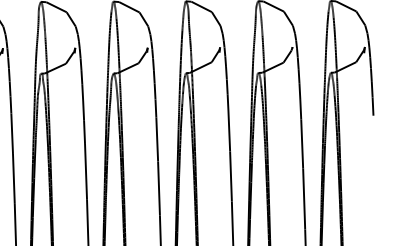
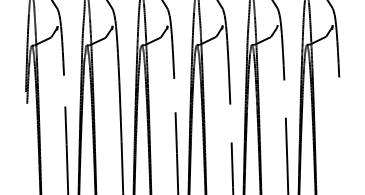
line: (11, 132) -> (64, 90), removed
line: (156, 139) -> (174, 95), removed
line: (301, 143) -> (284, 98), removed
line: (230, 176) -> (230, 123), removed

